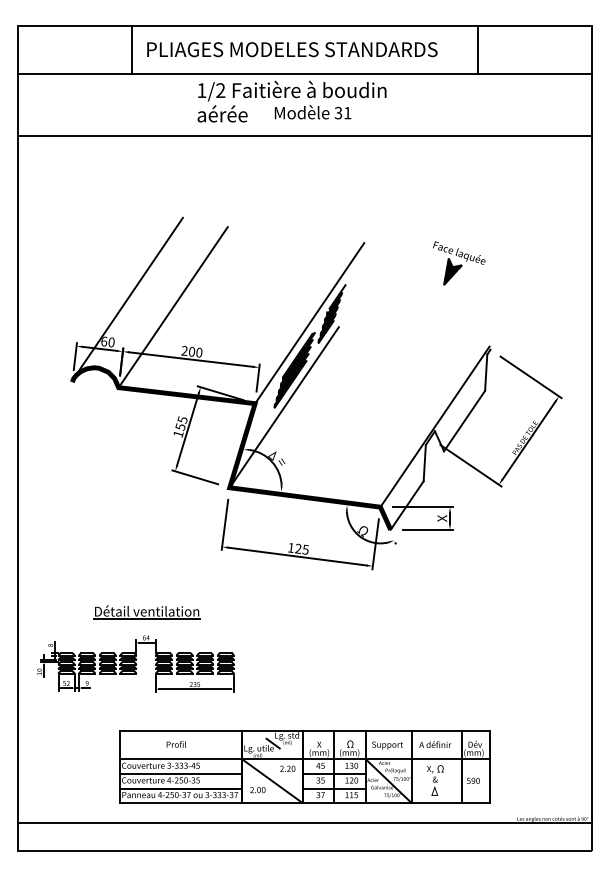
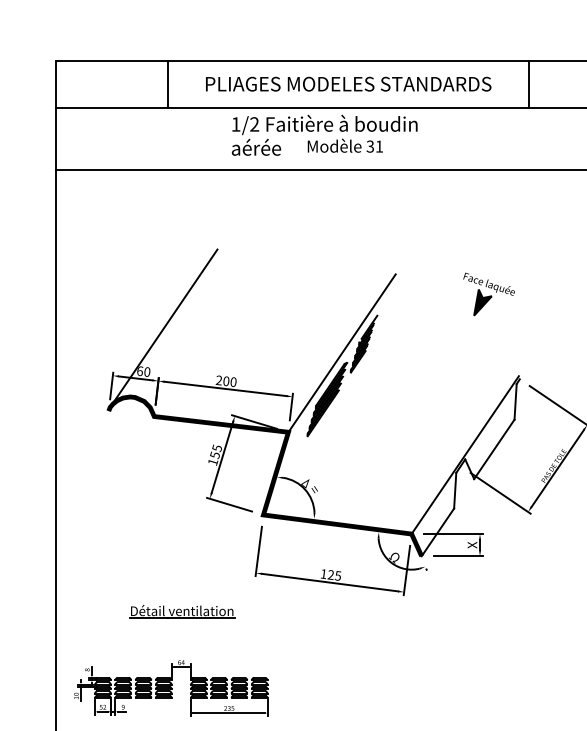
text: (292, 49) -> (348, 84), moved
line: (478, 50) -> (528, 85), moved
line: (172, 307) -> (207, 337), removed
line: (283, 407) -> (316, 436), removed
part: (146, 612) -> (181, 612), moved

